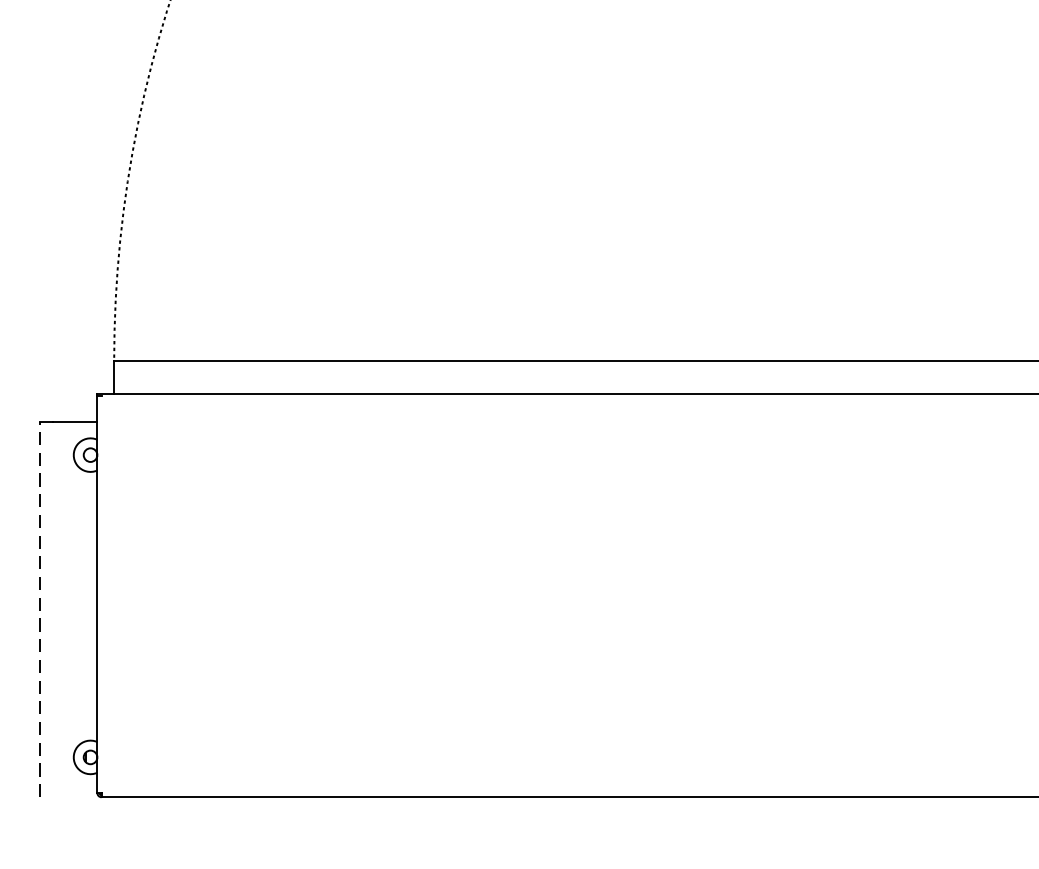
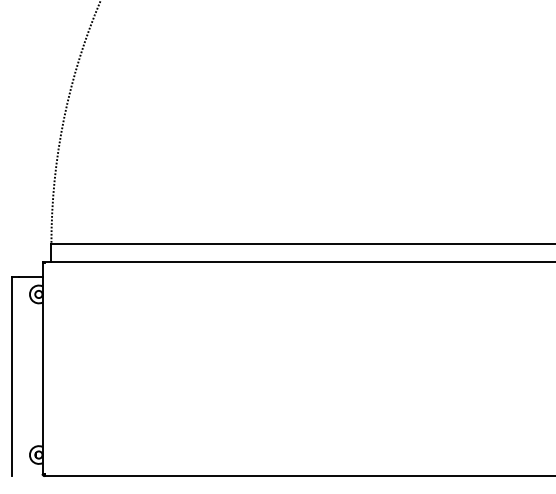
line: (40, 609) -> (12, 376), dashed -> solid

